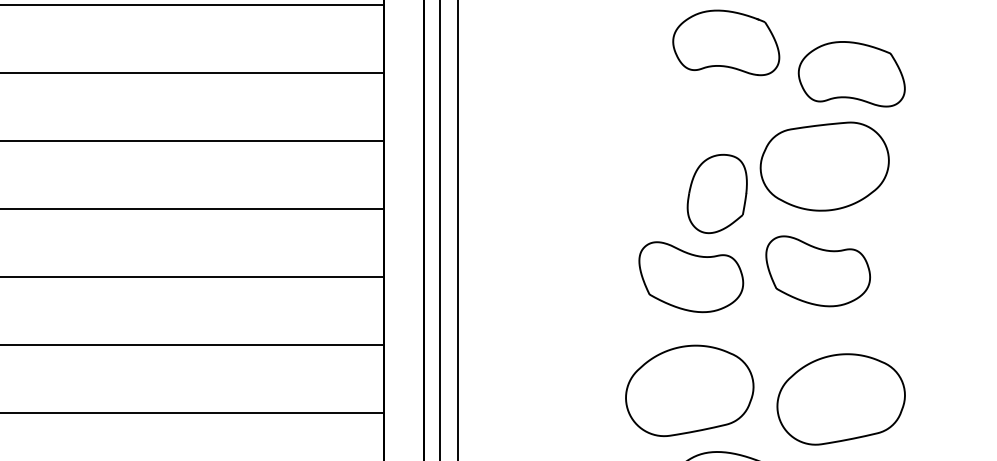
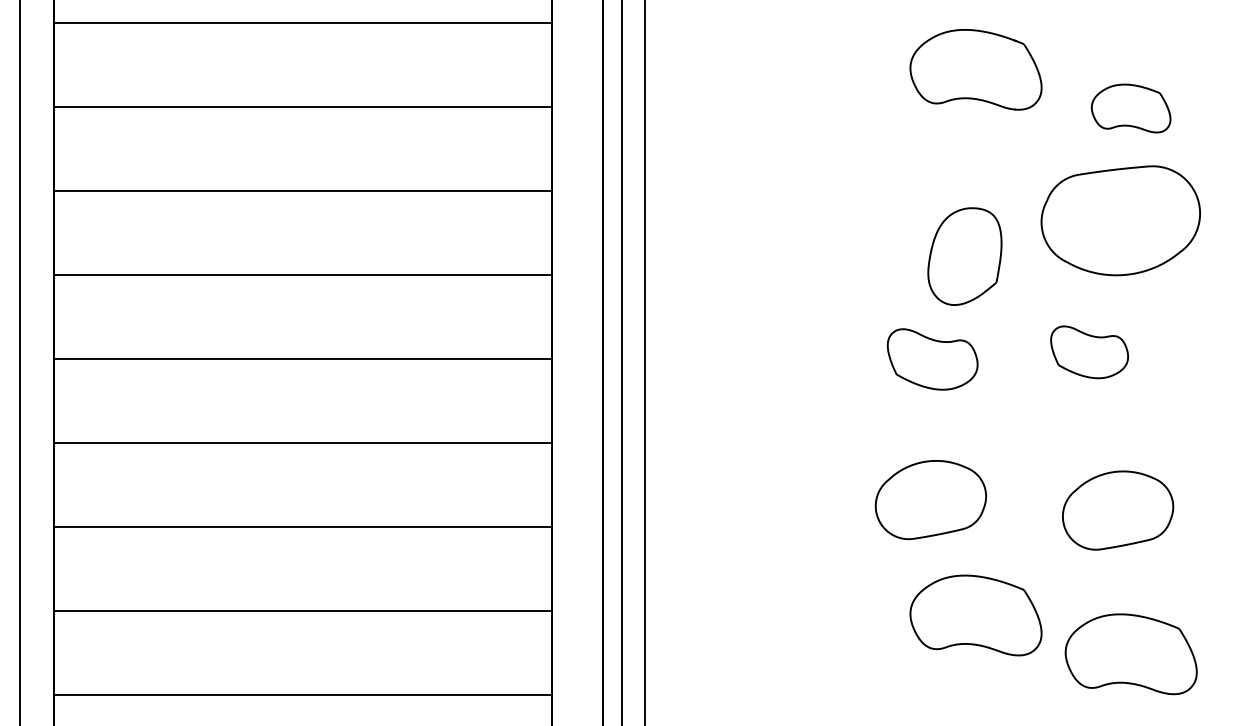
part: (851, 74) -> (1130, 108), size x0.6
part: (824, 166) -> (1120, 220), moved
part: (818, 271) -> (1089, 352), size x0.6
part: (691, 277) -> (932, 359), size x0.7
part: (689, 390) -> (930, 499), size x0.7
part: (840, 399) -> (1117, 510), size x0.7

